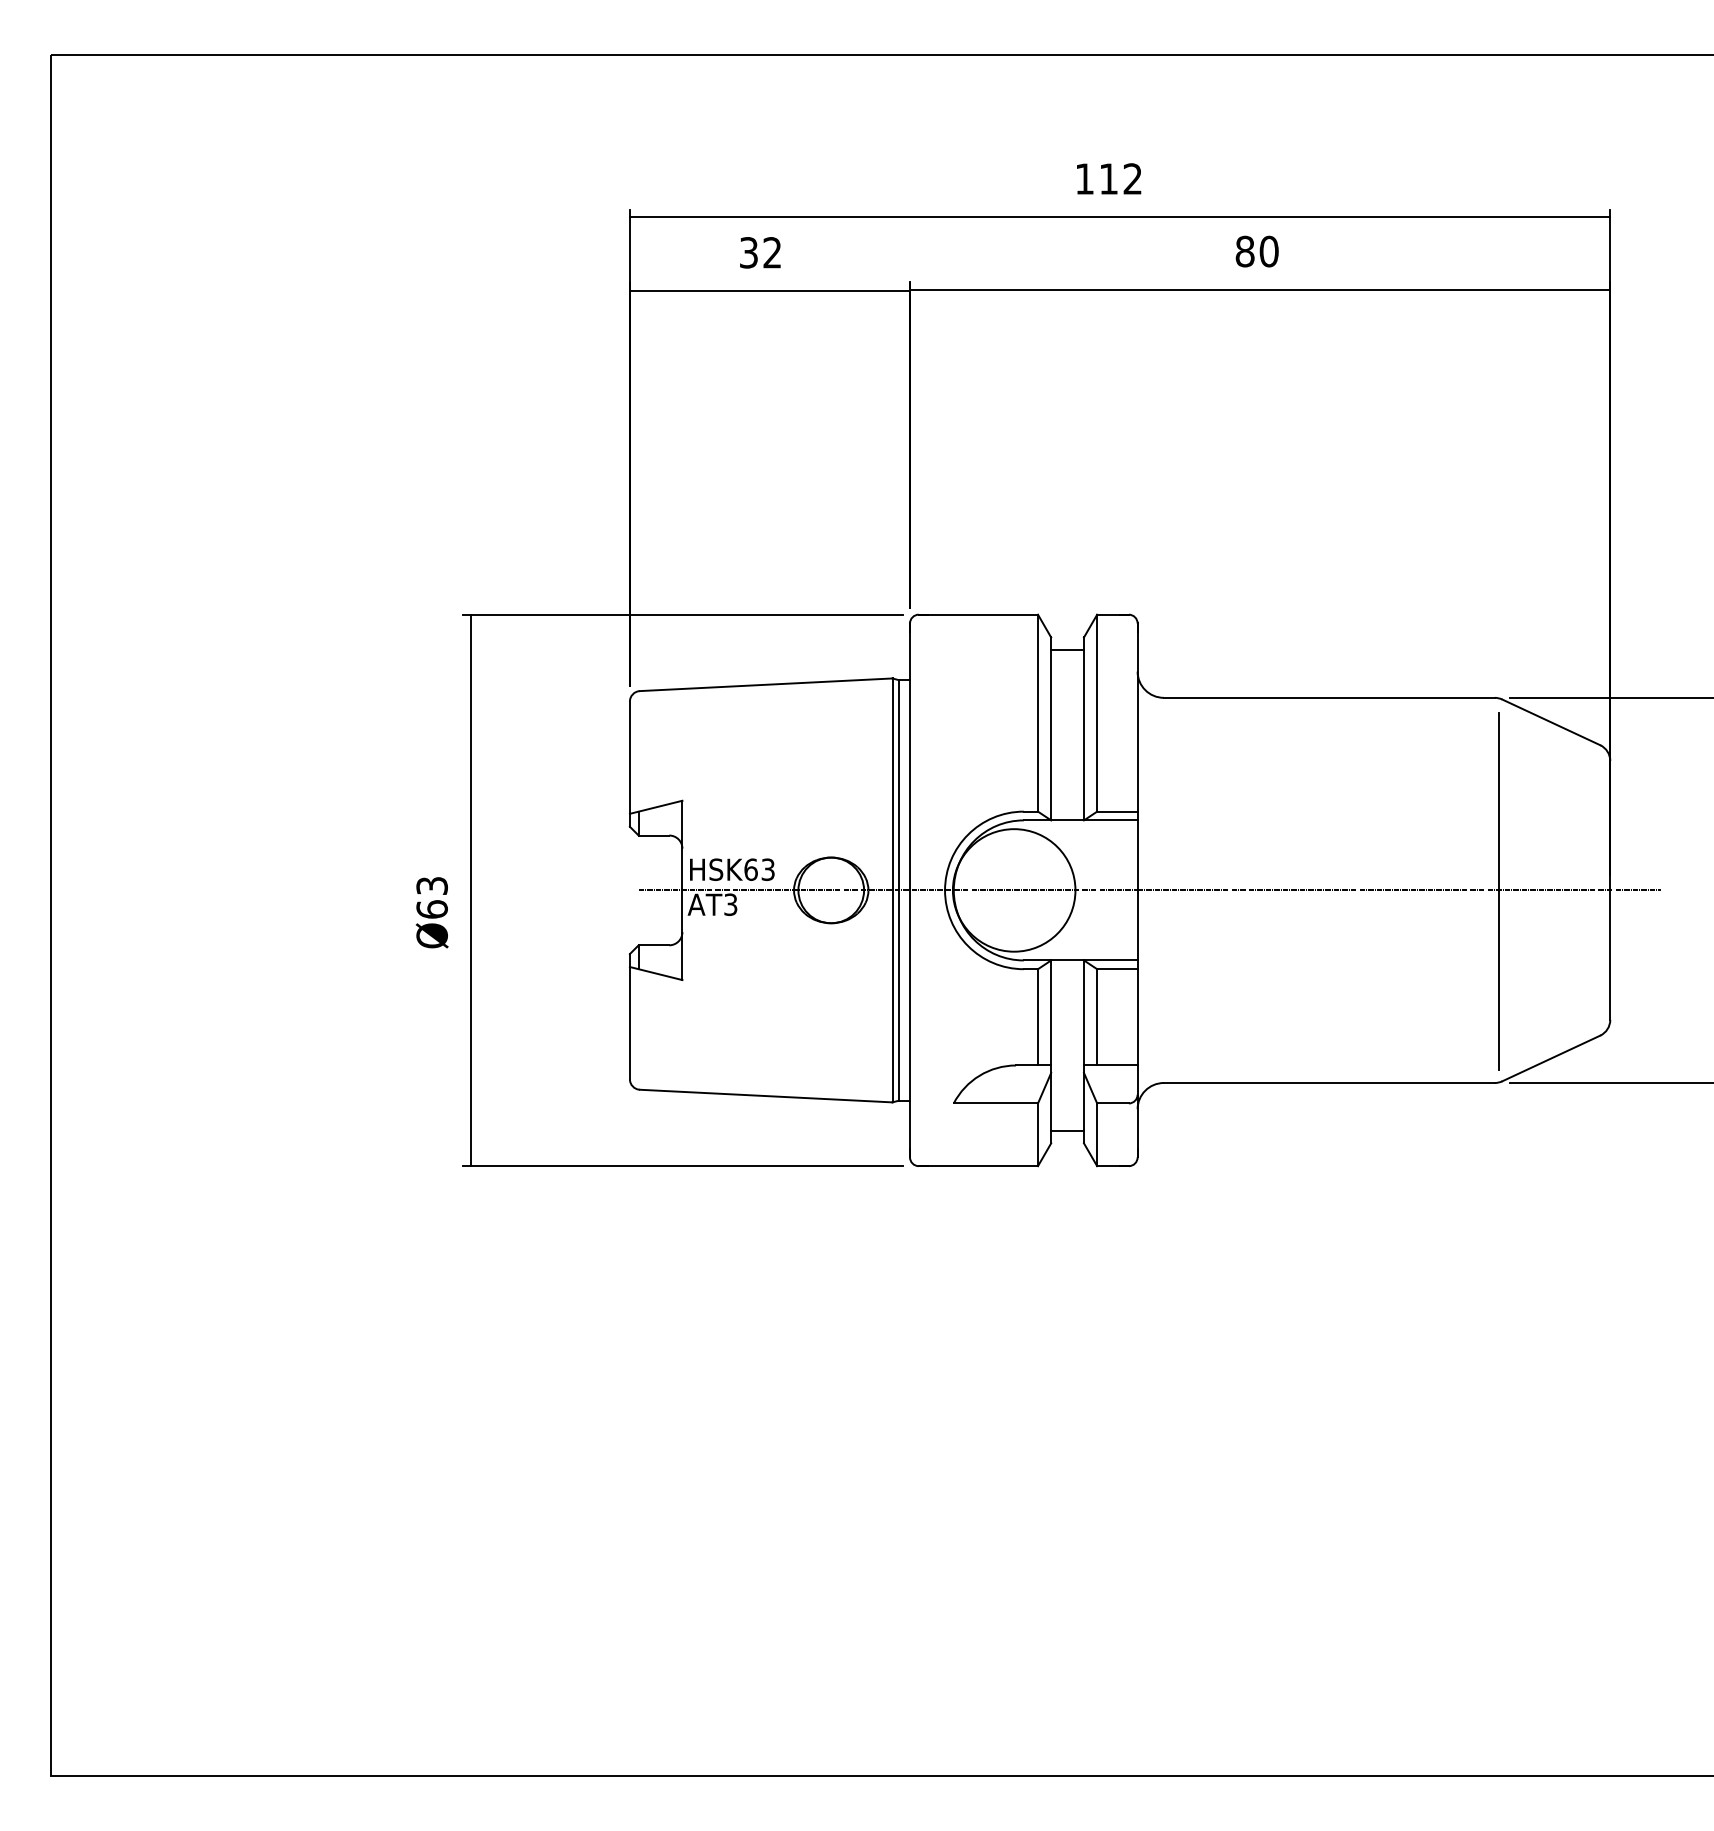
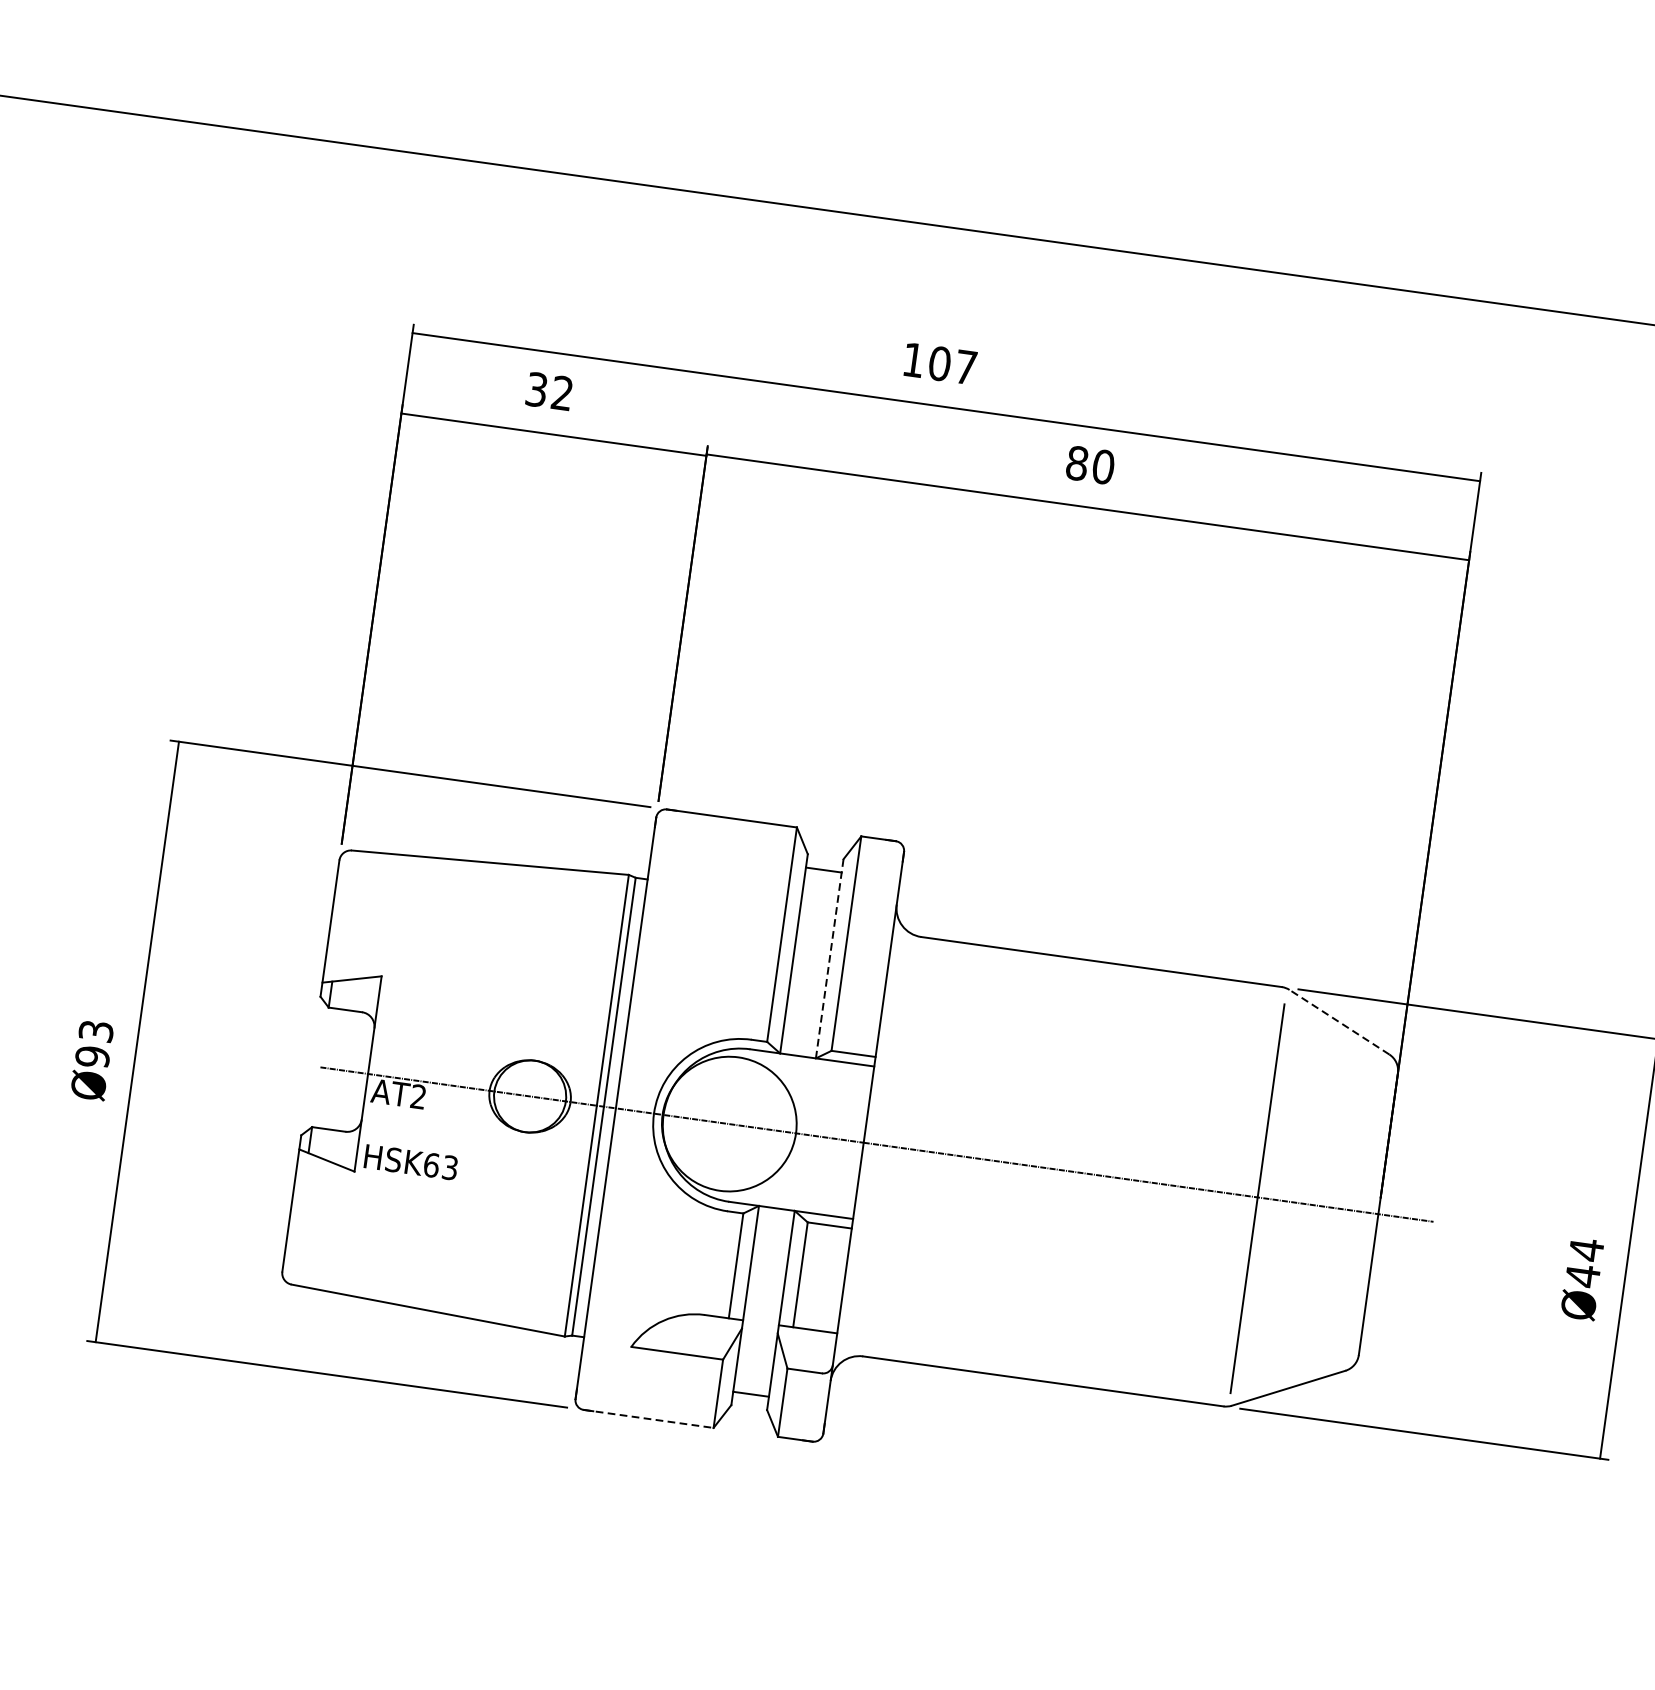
text: (1120, 178) -> (952, 364), 112 -> 107
line: (1550, 722) -> (1338, 1022), solid -> dashed
line: (1084, 729) -> (830, 959), solid -> dashed
text: (732, 869) -> (411, 1162), moved
text: (730, 904) -> (418, 1096), AT3 -> AT2
text: (431, 909) -> (91, 1056), Ø63 -> Ø93
line: (978, 1166) -> (648, 1419), solid -> dashed

